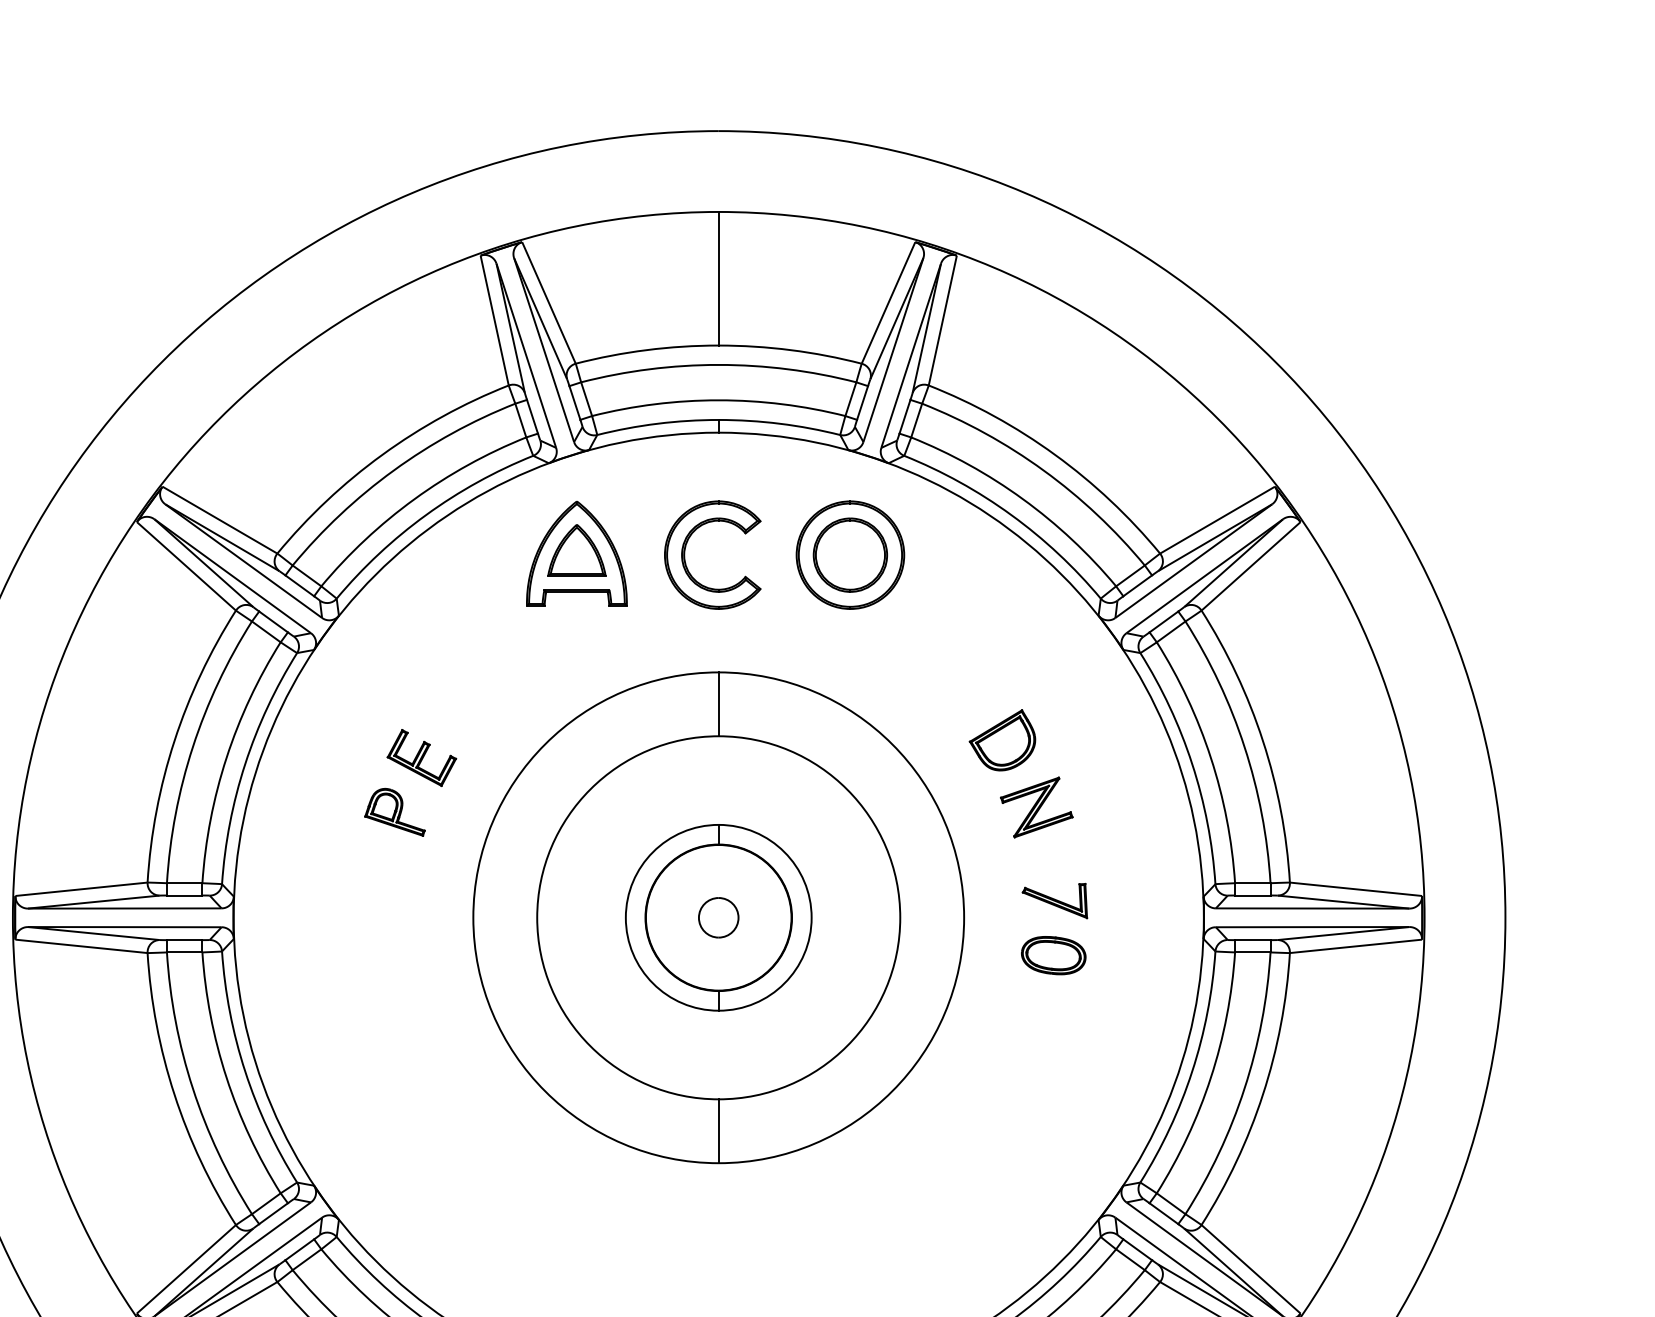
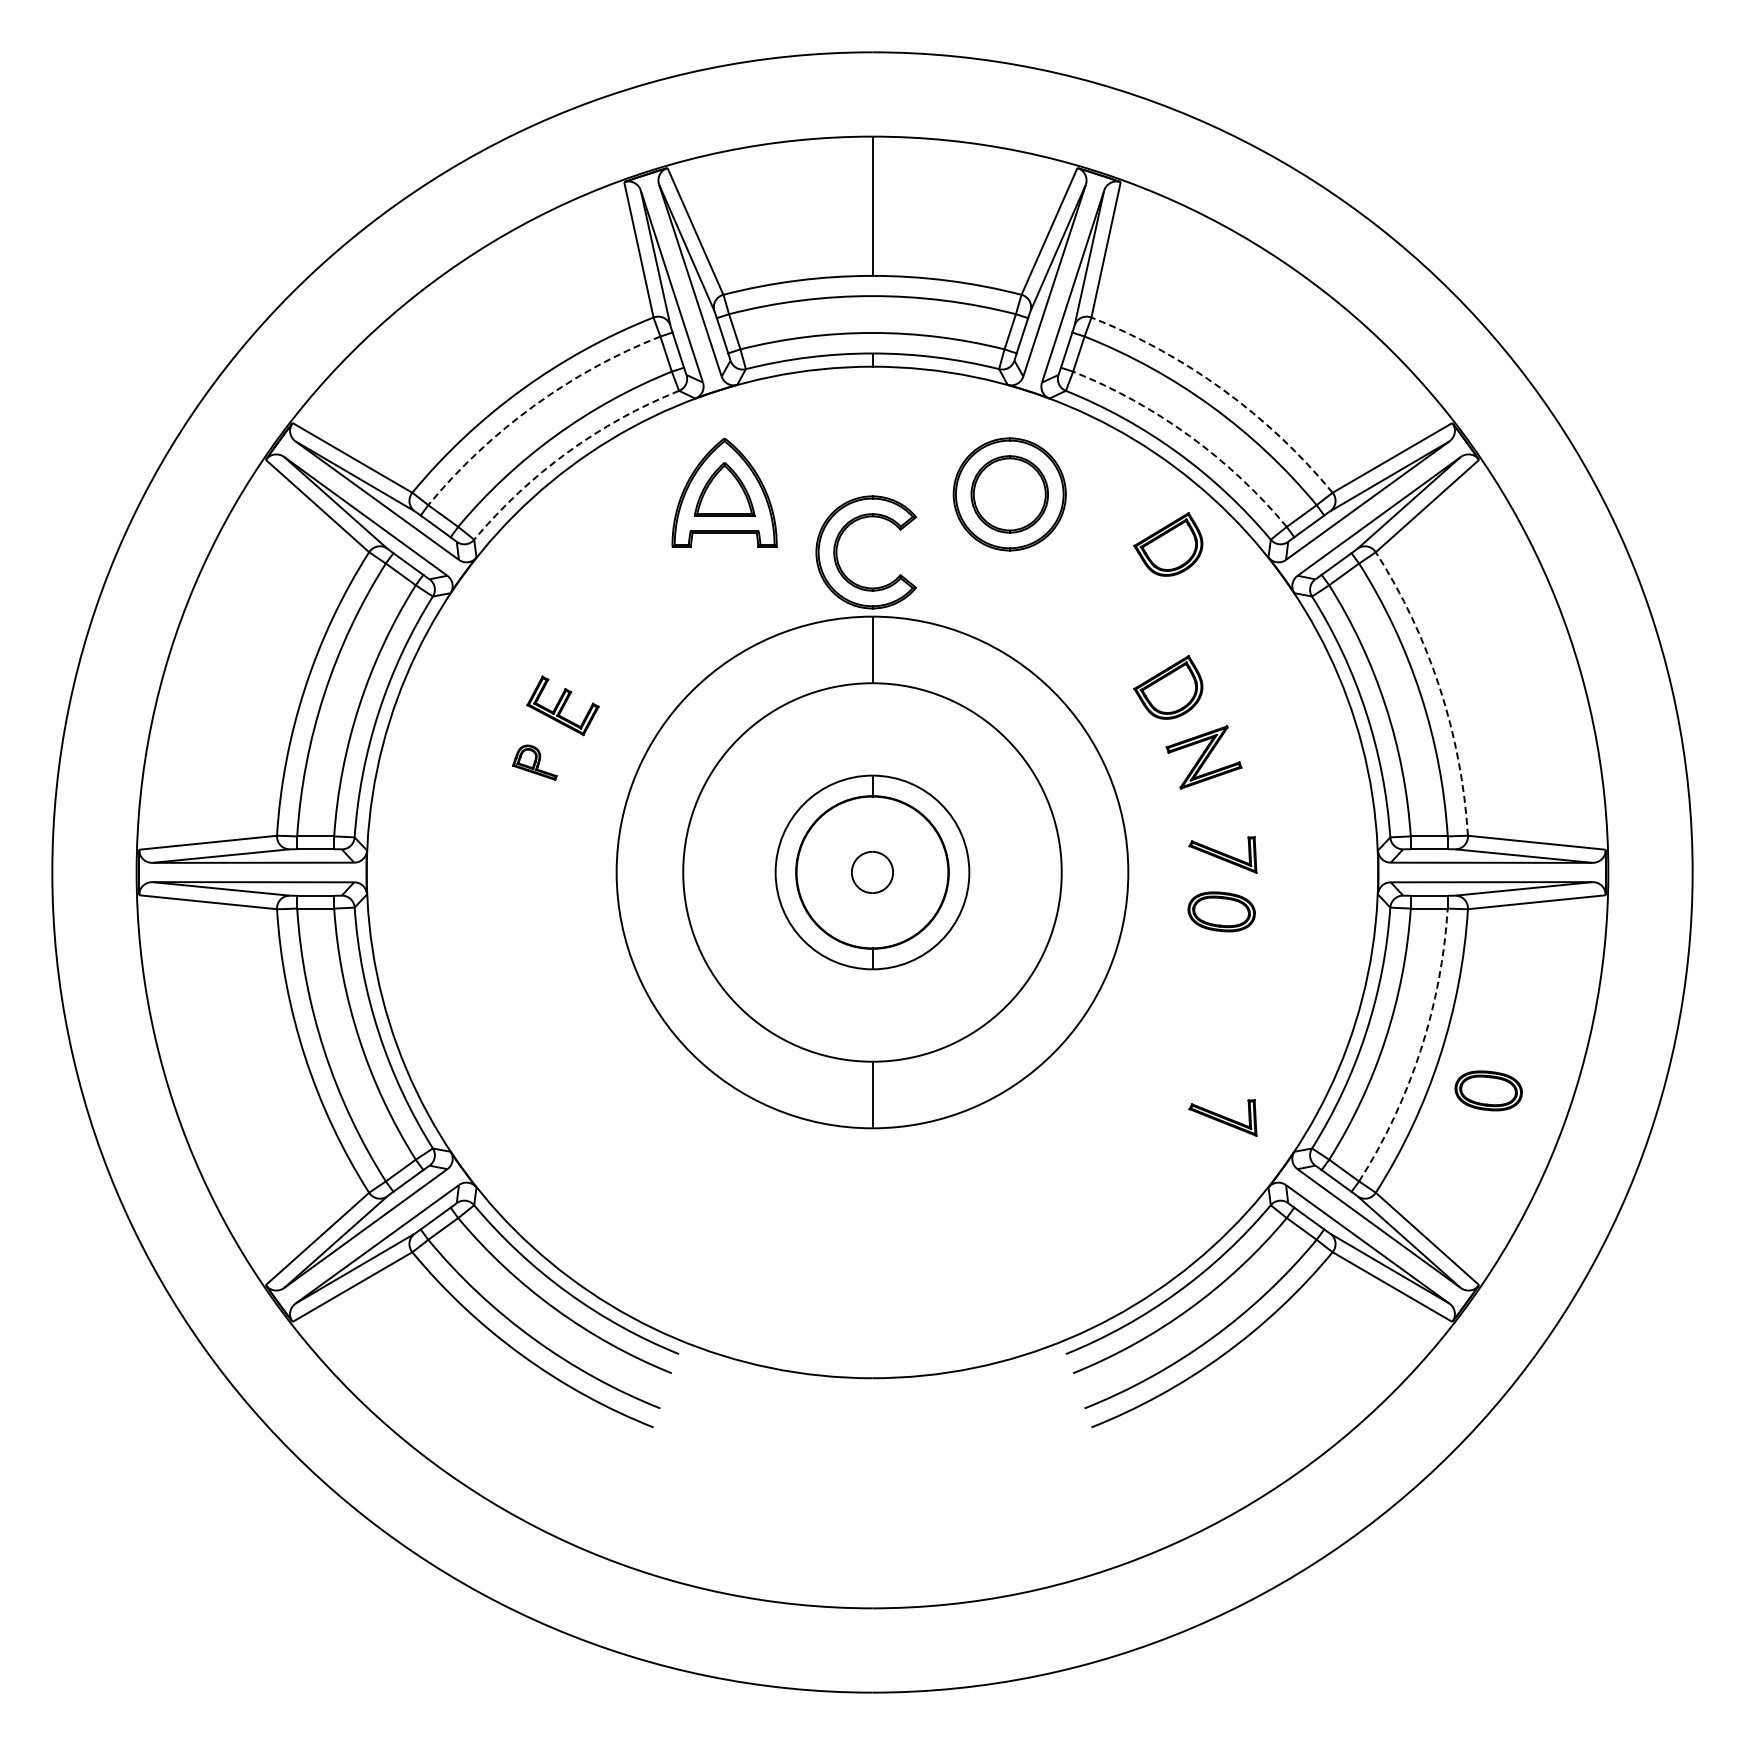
arc: (1055, 454) -> (1223, 389), solid -> dashed
arc: (393, 470) -> (533, 406), solid -> dashed
arc: (1022, 499) -> (1189, 436), solid -> dashed
arc: (426, 514) -> (567, 452), solid -> dashed
part: (686, 548) -> (838, 545), moved
part: (1002, 603) -> (1168, 544), added
arc: (1262, 741) -> (1439, 688), solid -> dashed
part: (394, 812) -> (534, 762), size x0.7
arc: (1244, 1088) -> (1420, 1050), solid -> dashed
part: (1309, 1126) -> (1488, 1090), added
part: (1054, 1152) -> (1222, 1117), added

